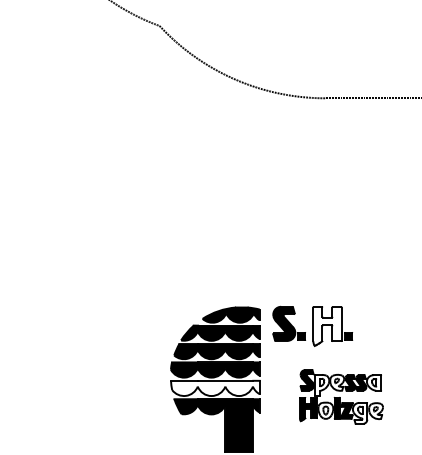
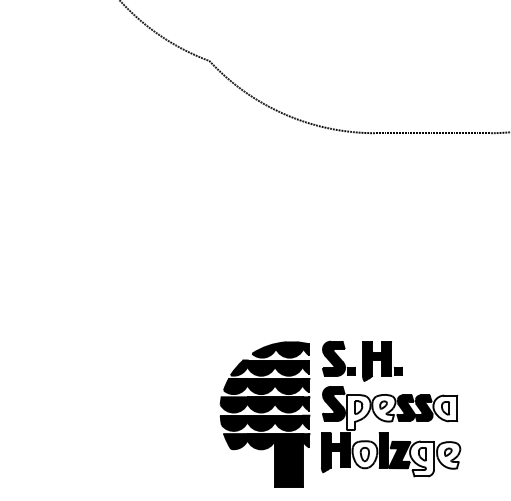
fill: (327, 325) -> (377, 360), added
fill: (214, 387) -> (264, 422), added
part: (341, 396) -> (391, 431), size x1.67

